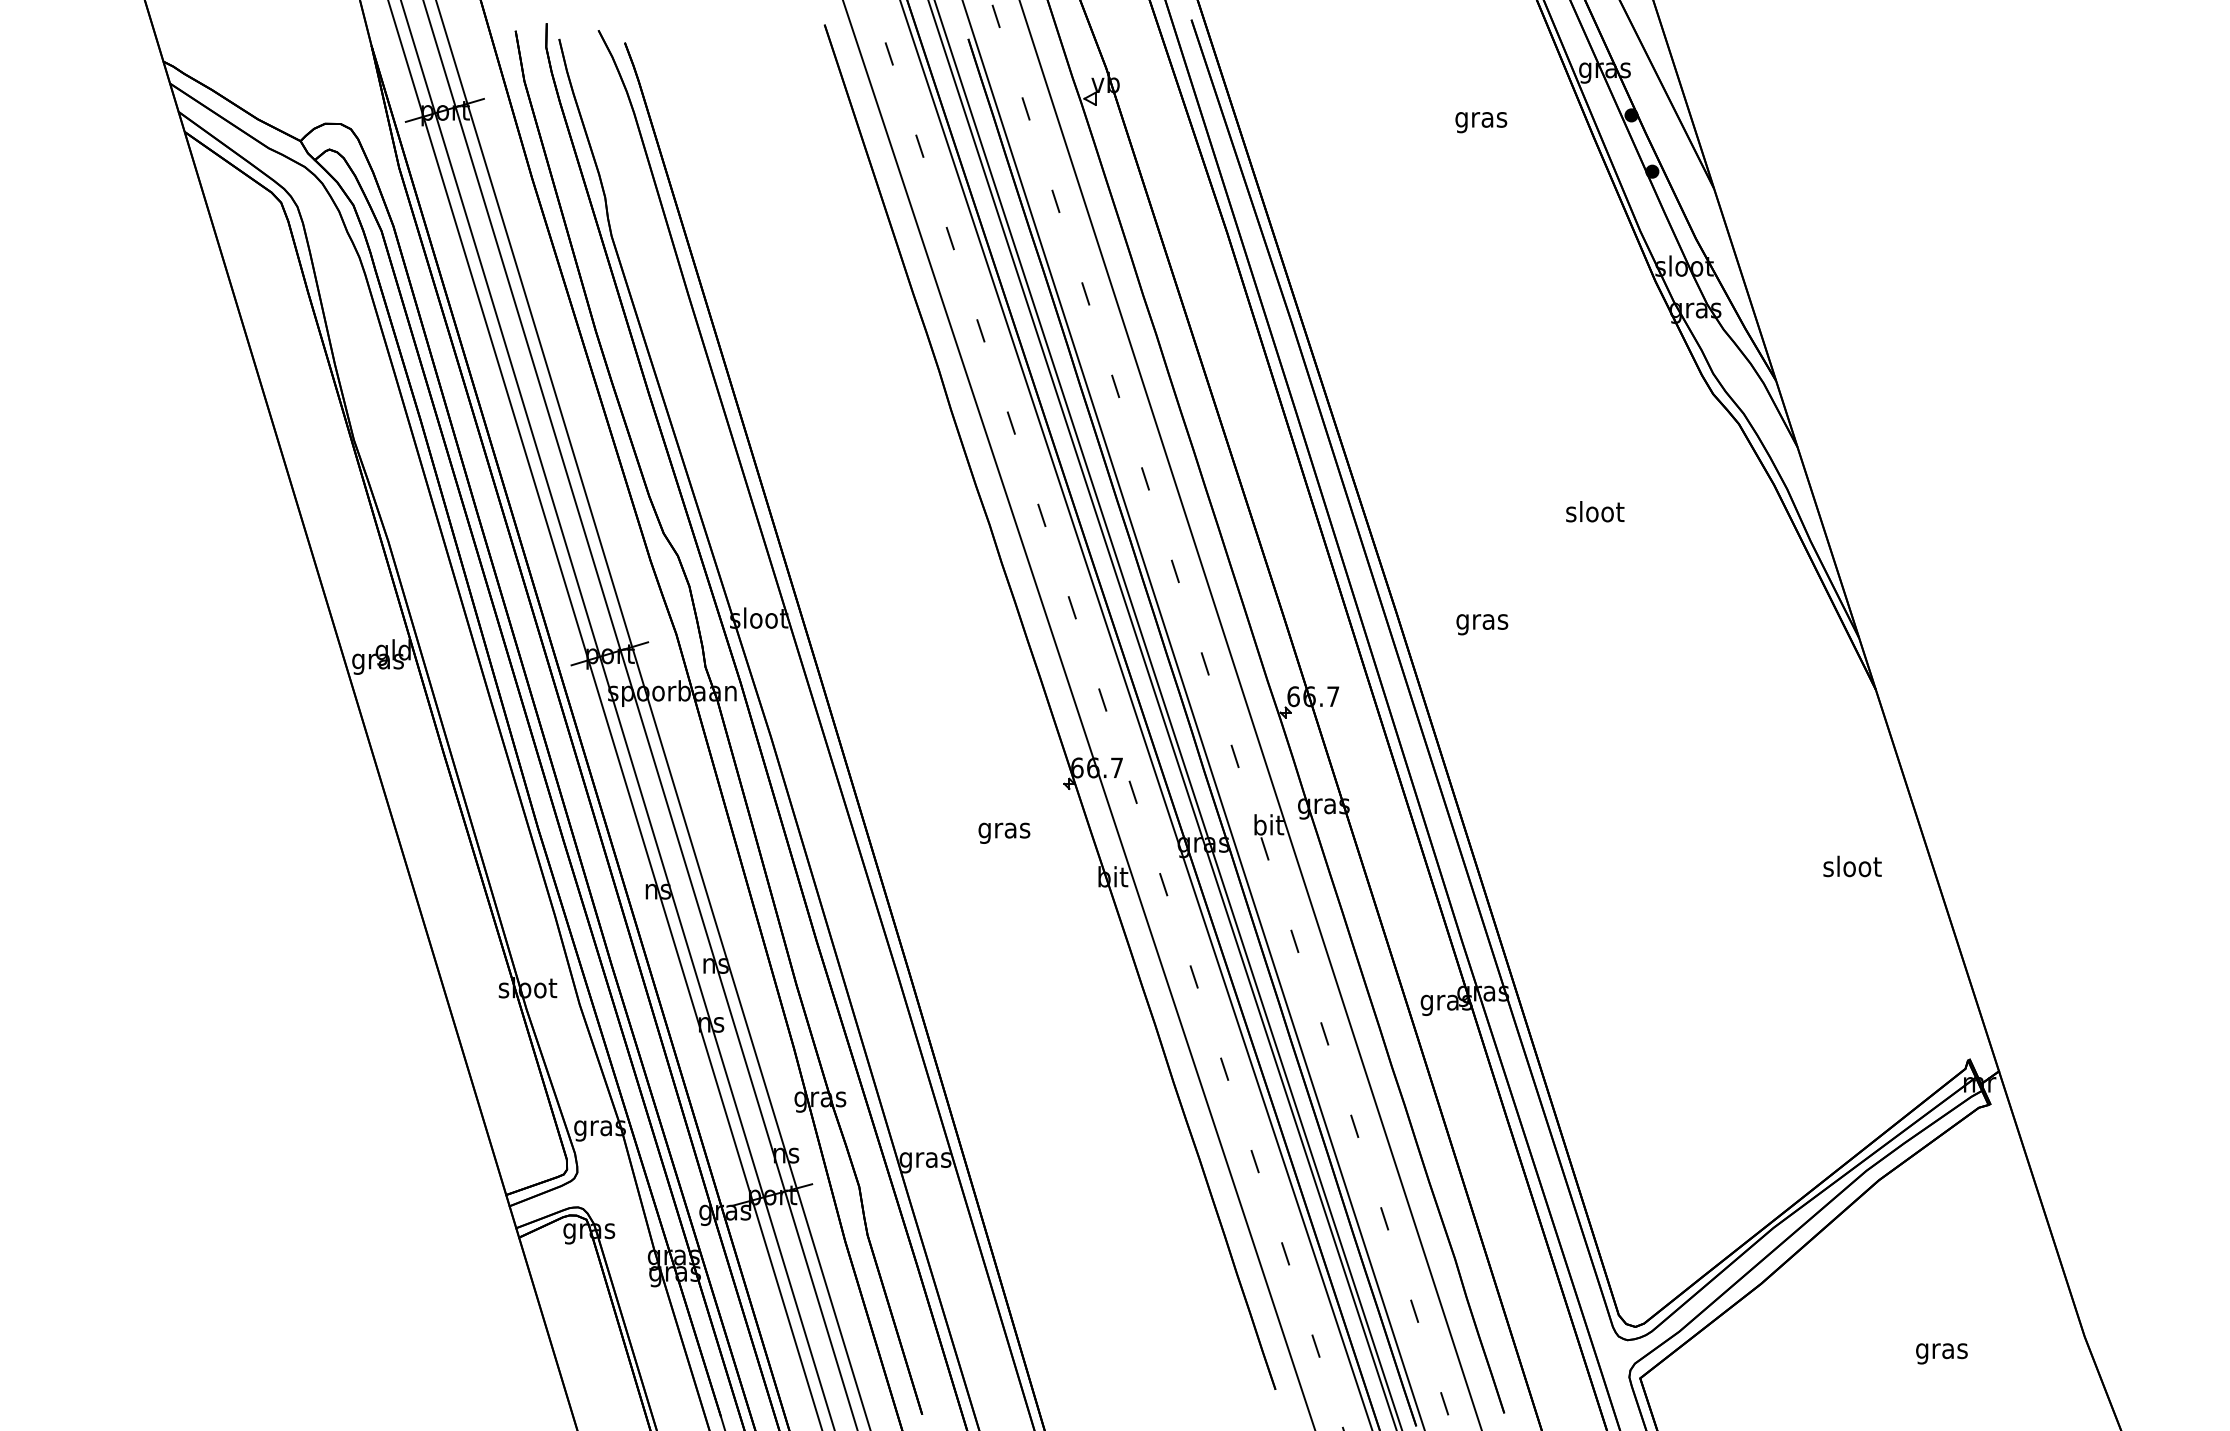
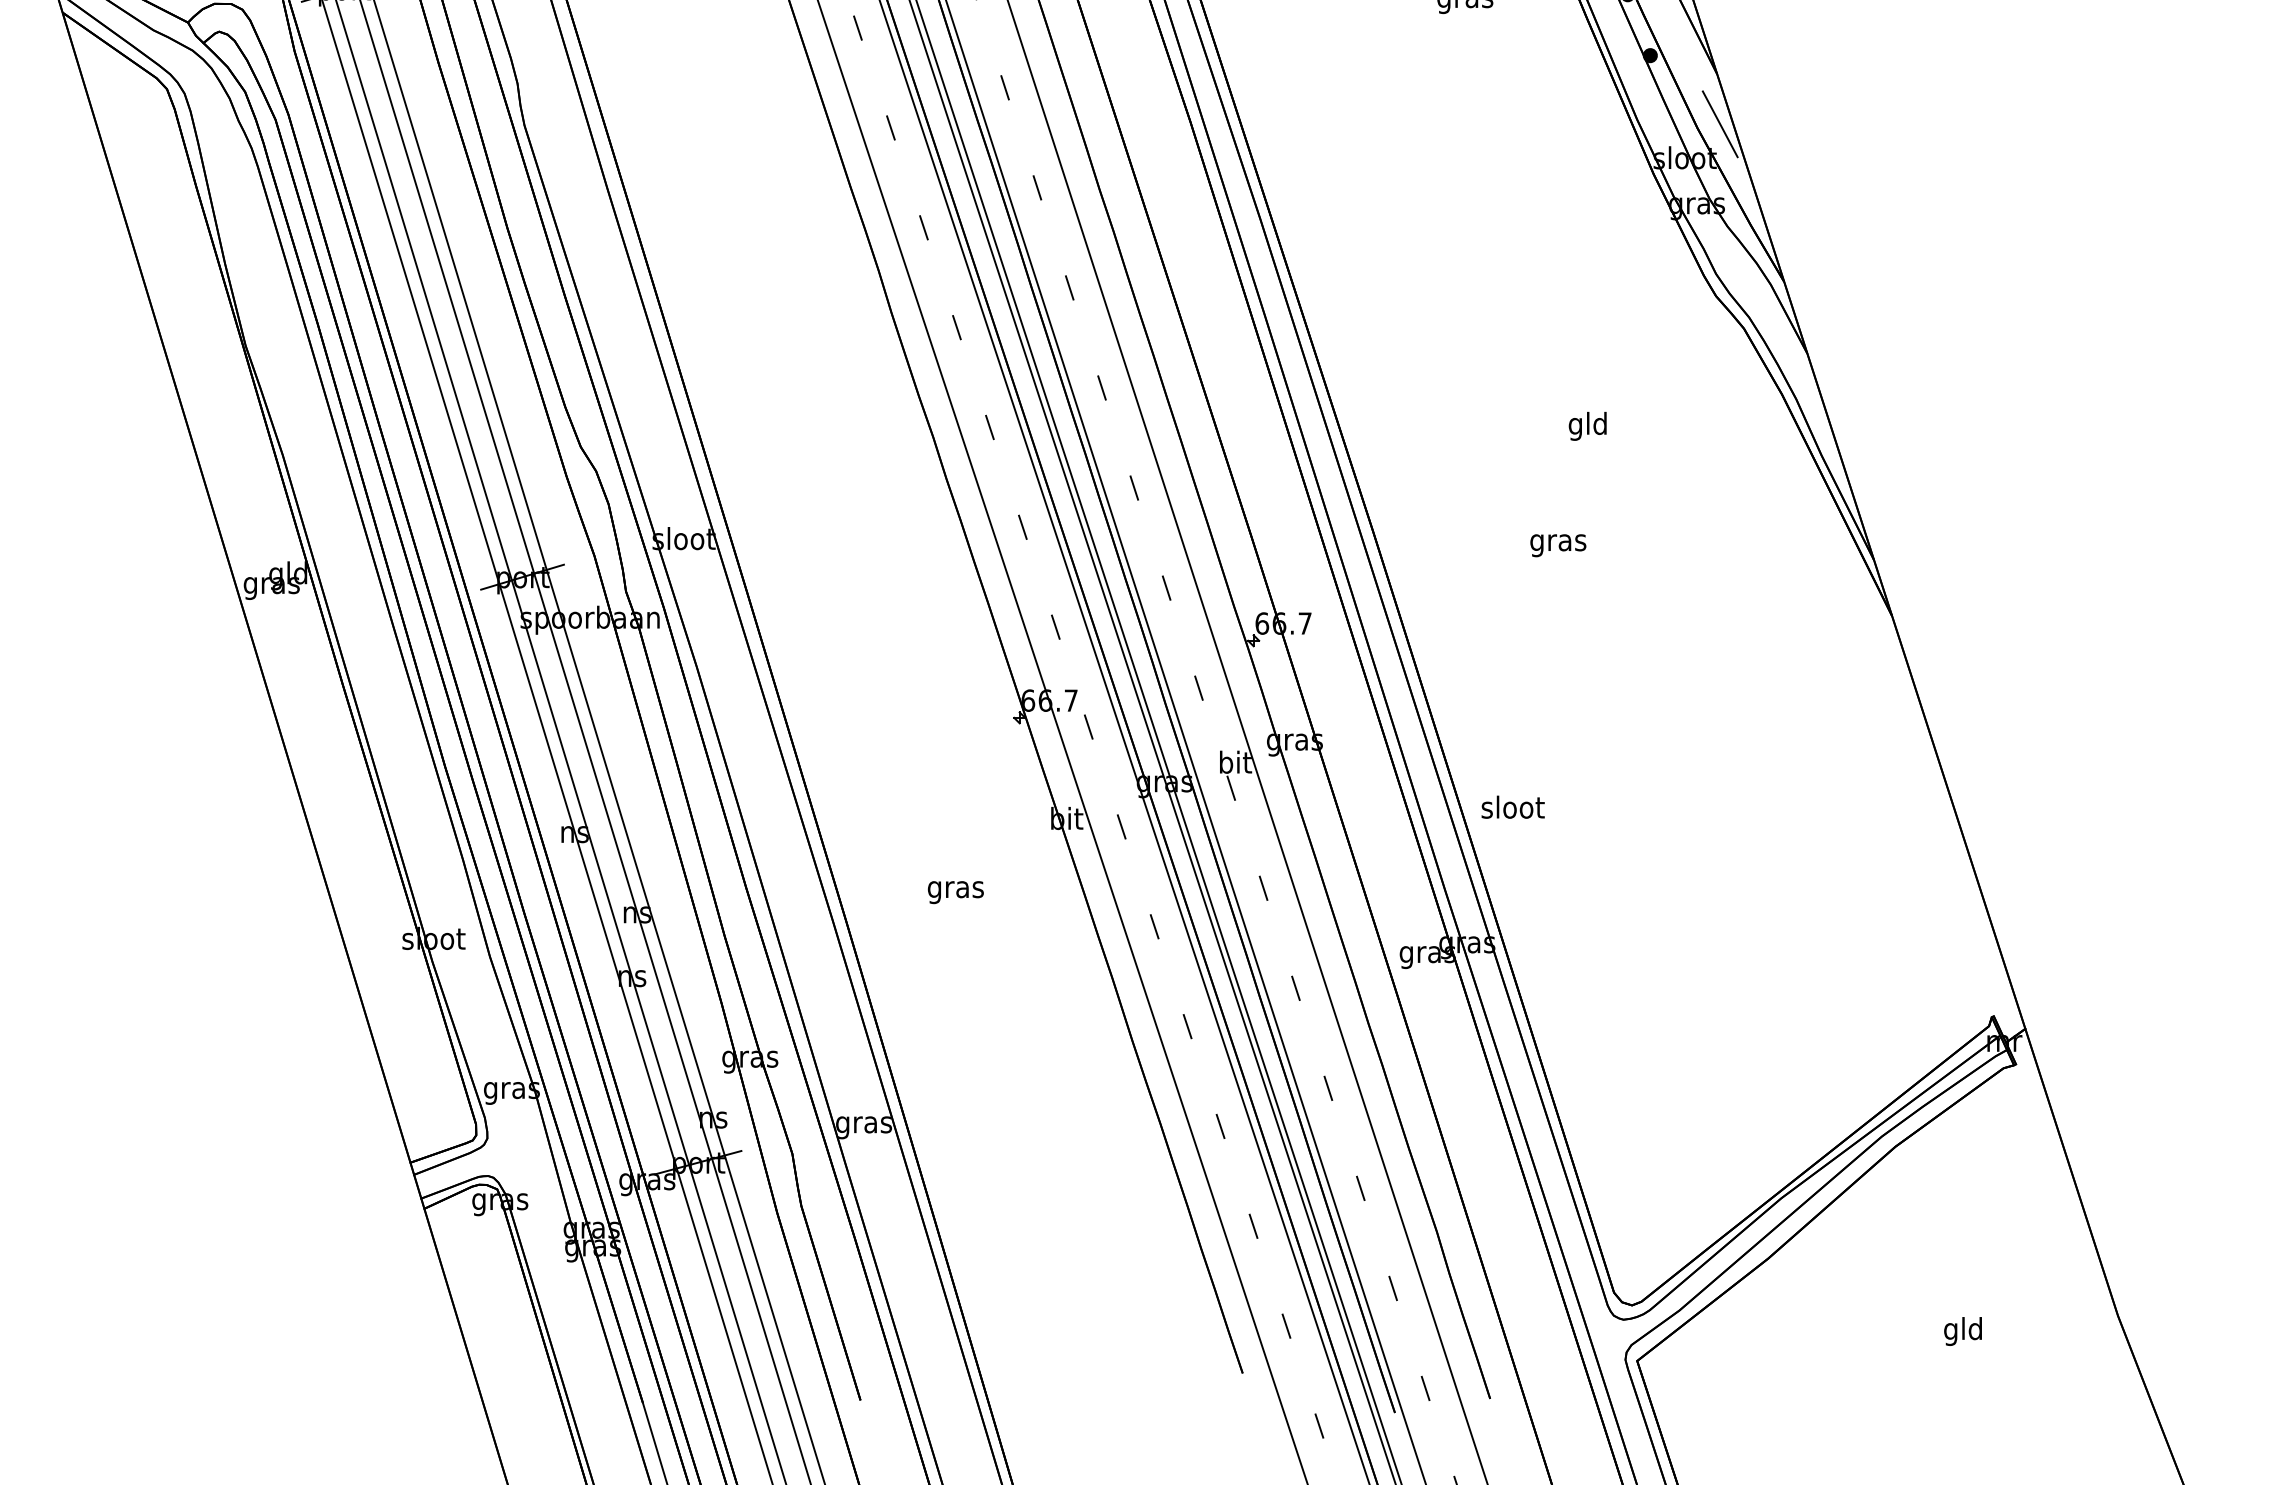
line: (1716, 234) -> (1719, 123), added
text: (1595, 514) -> (1588, 426), sloot -> gld
text: (1482, 624) -> (1558, 545), moved
text: (1004, 832) -> (955, 891), moved
text: (1852, 866) -> (1513, 807), moved
text: (1941, 1350) -> (1963, 1330), gras -> gld

